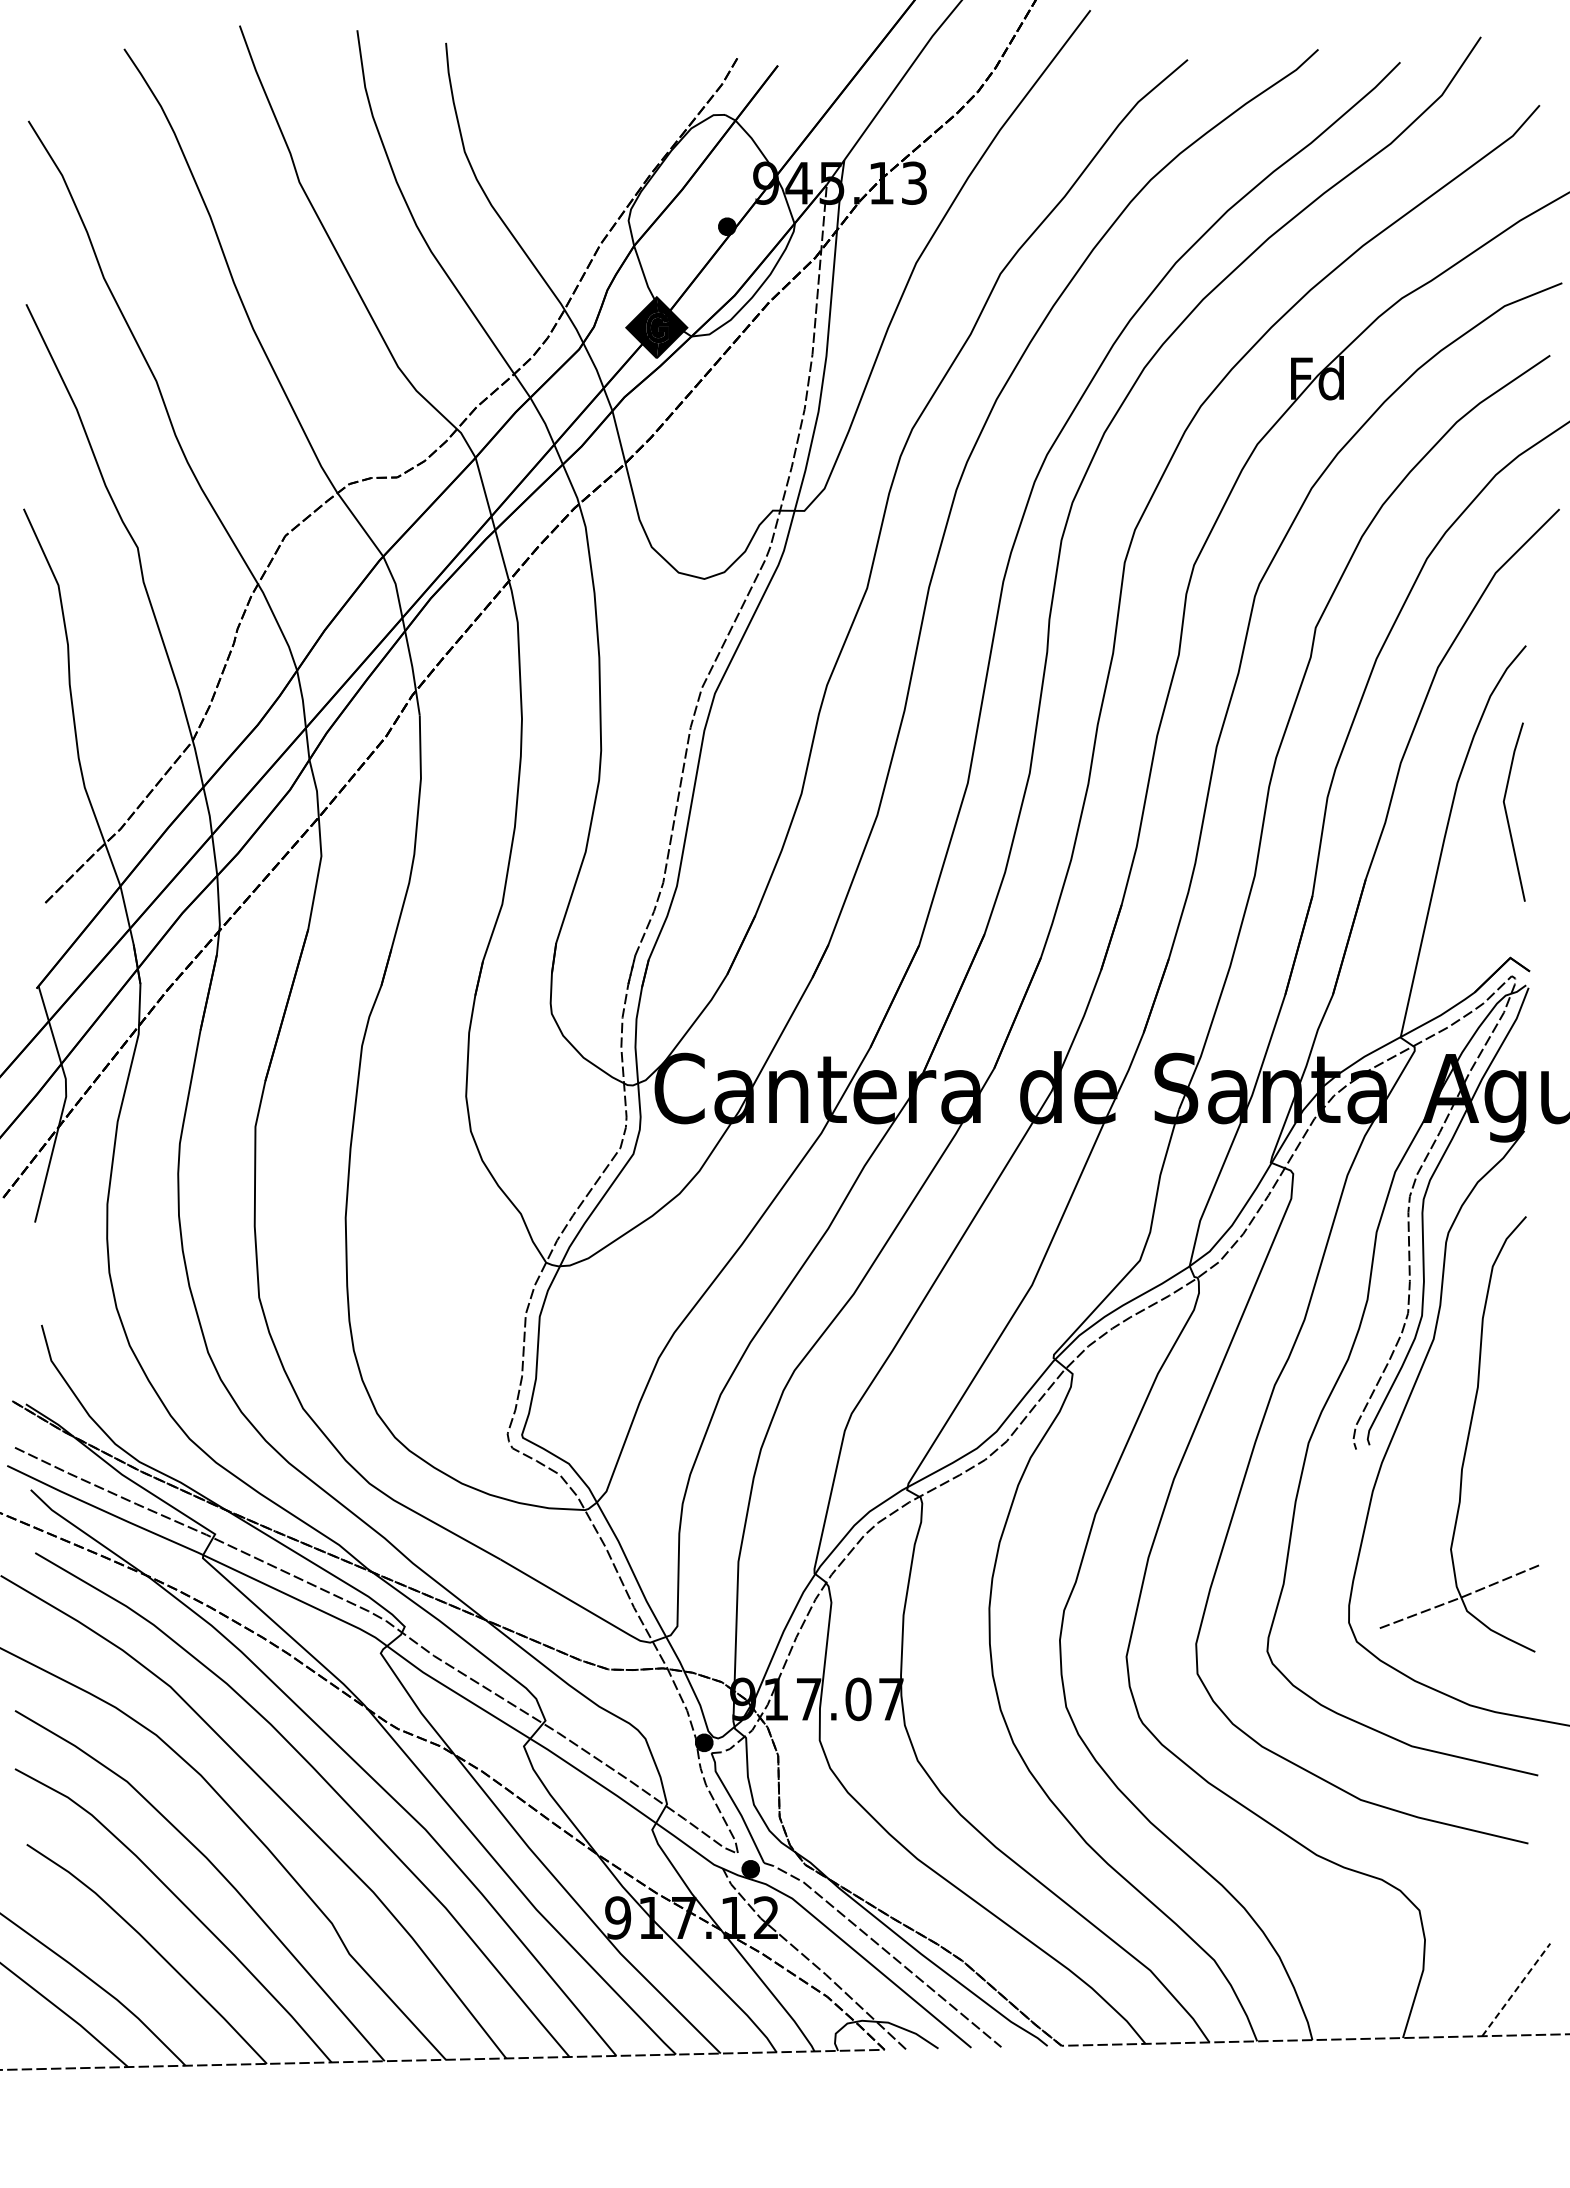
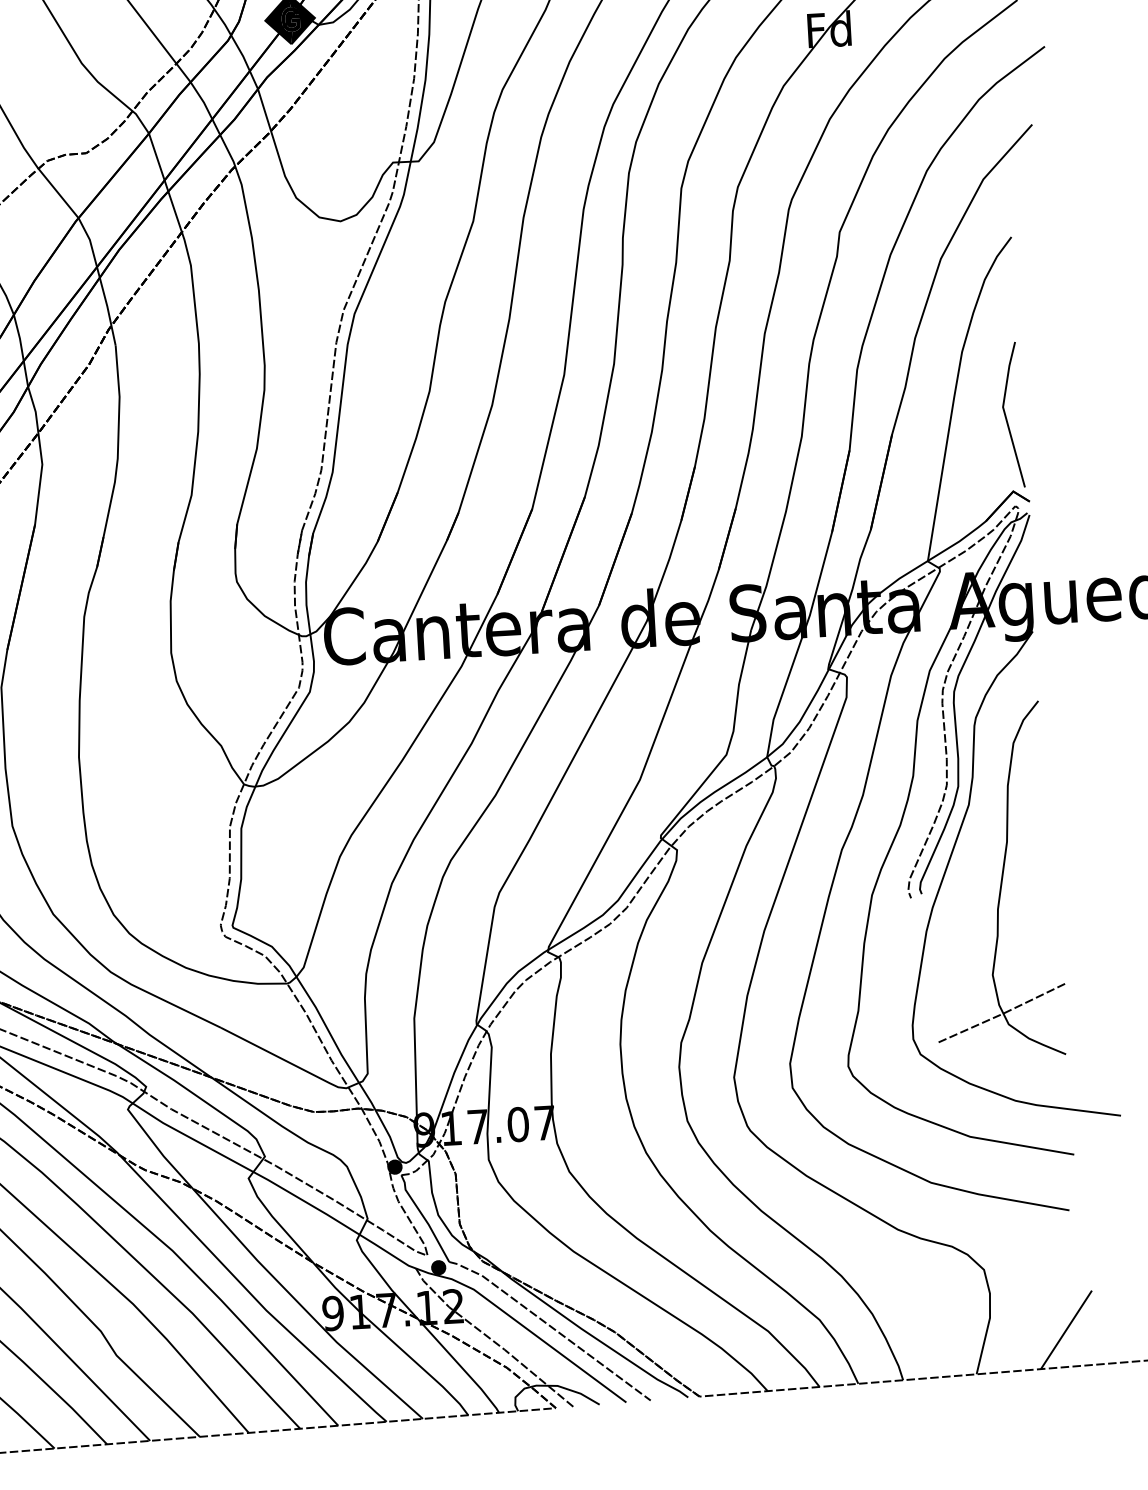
line: (1507, 813) -> (1006, 416), moved
line: (1516, 1989) -> (1066, 1329), dashed -> solid

